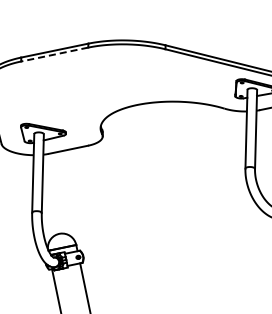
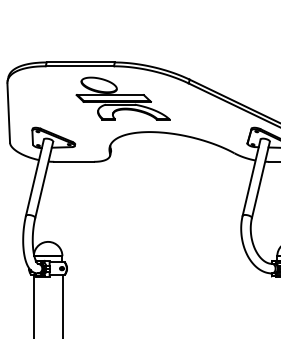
line: (54, 54) -> (79, 66), dashed -> solid
part: (103, 77) -> (122, 98), added

